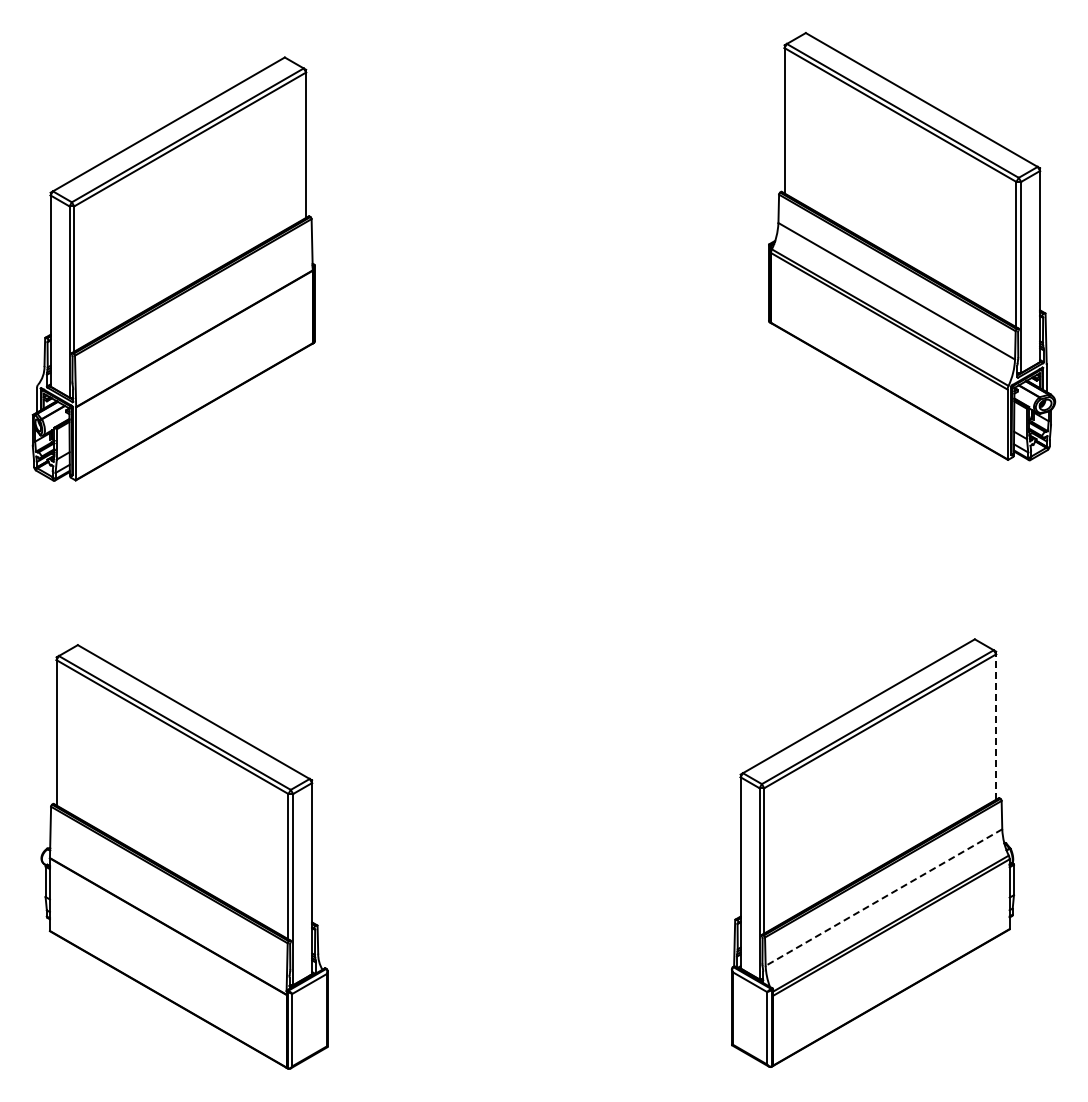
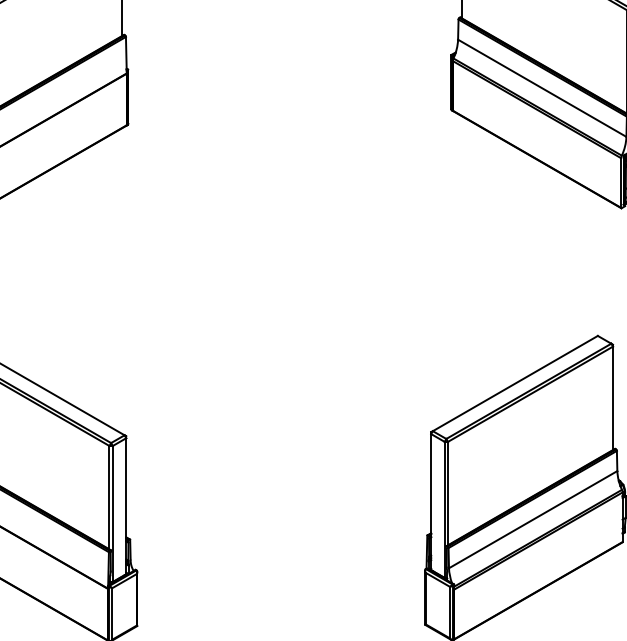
line: (996, 727) -> (613, 398), dashed -> solid
line: (883, 897) -> (532, 519), dashed -> solid

